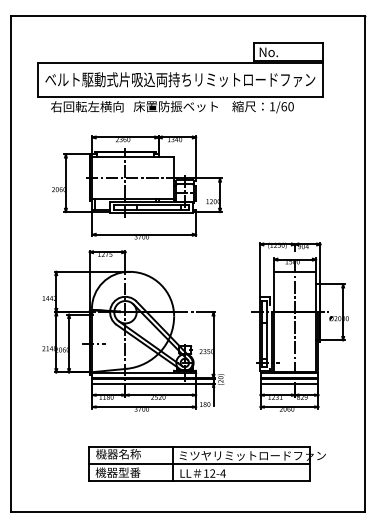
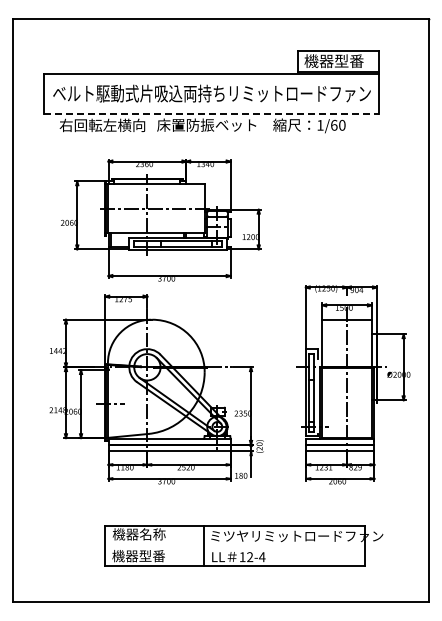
text: (283, 52) -> (333, 61), No. -> 機器型番
line: (179, 96) -> (211, 113), solid -> dashed
line: (199, 463) -> (234, 545), removed

